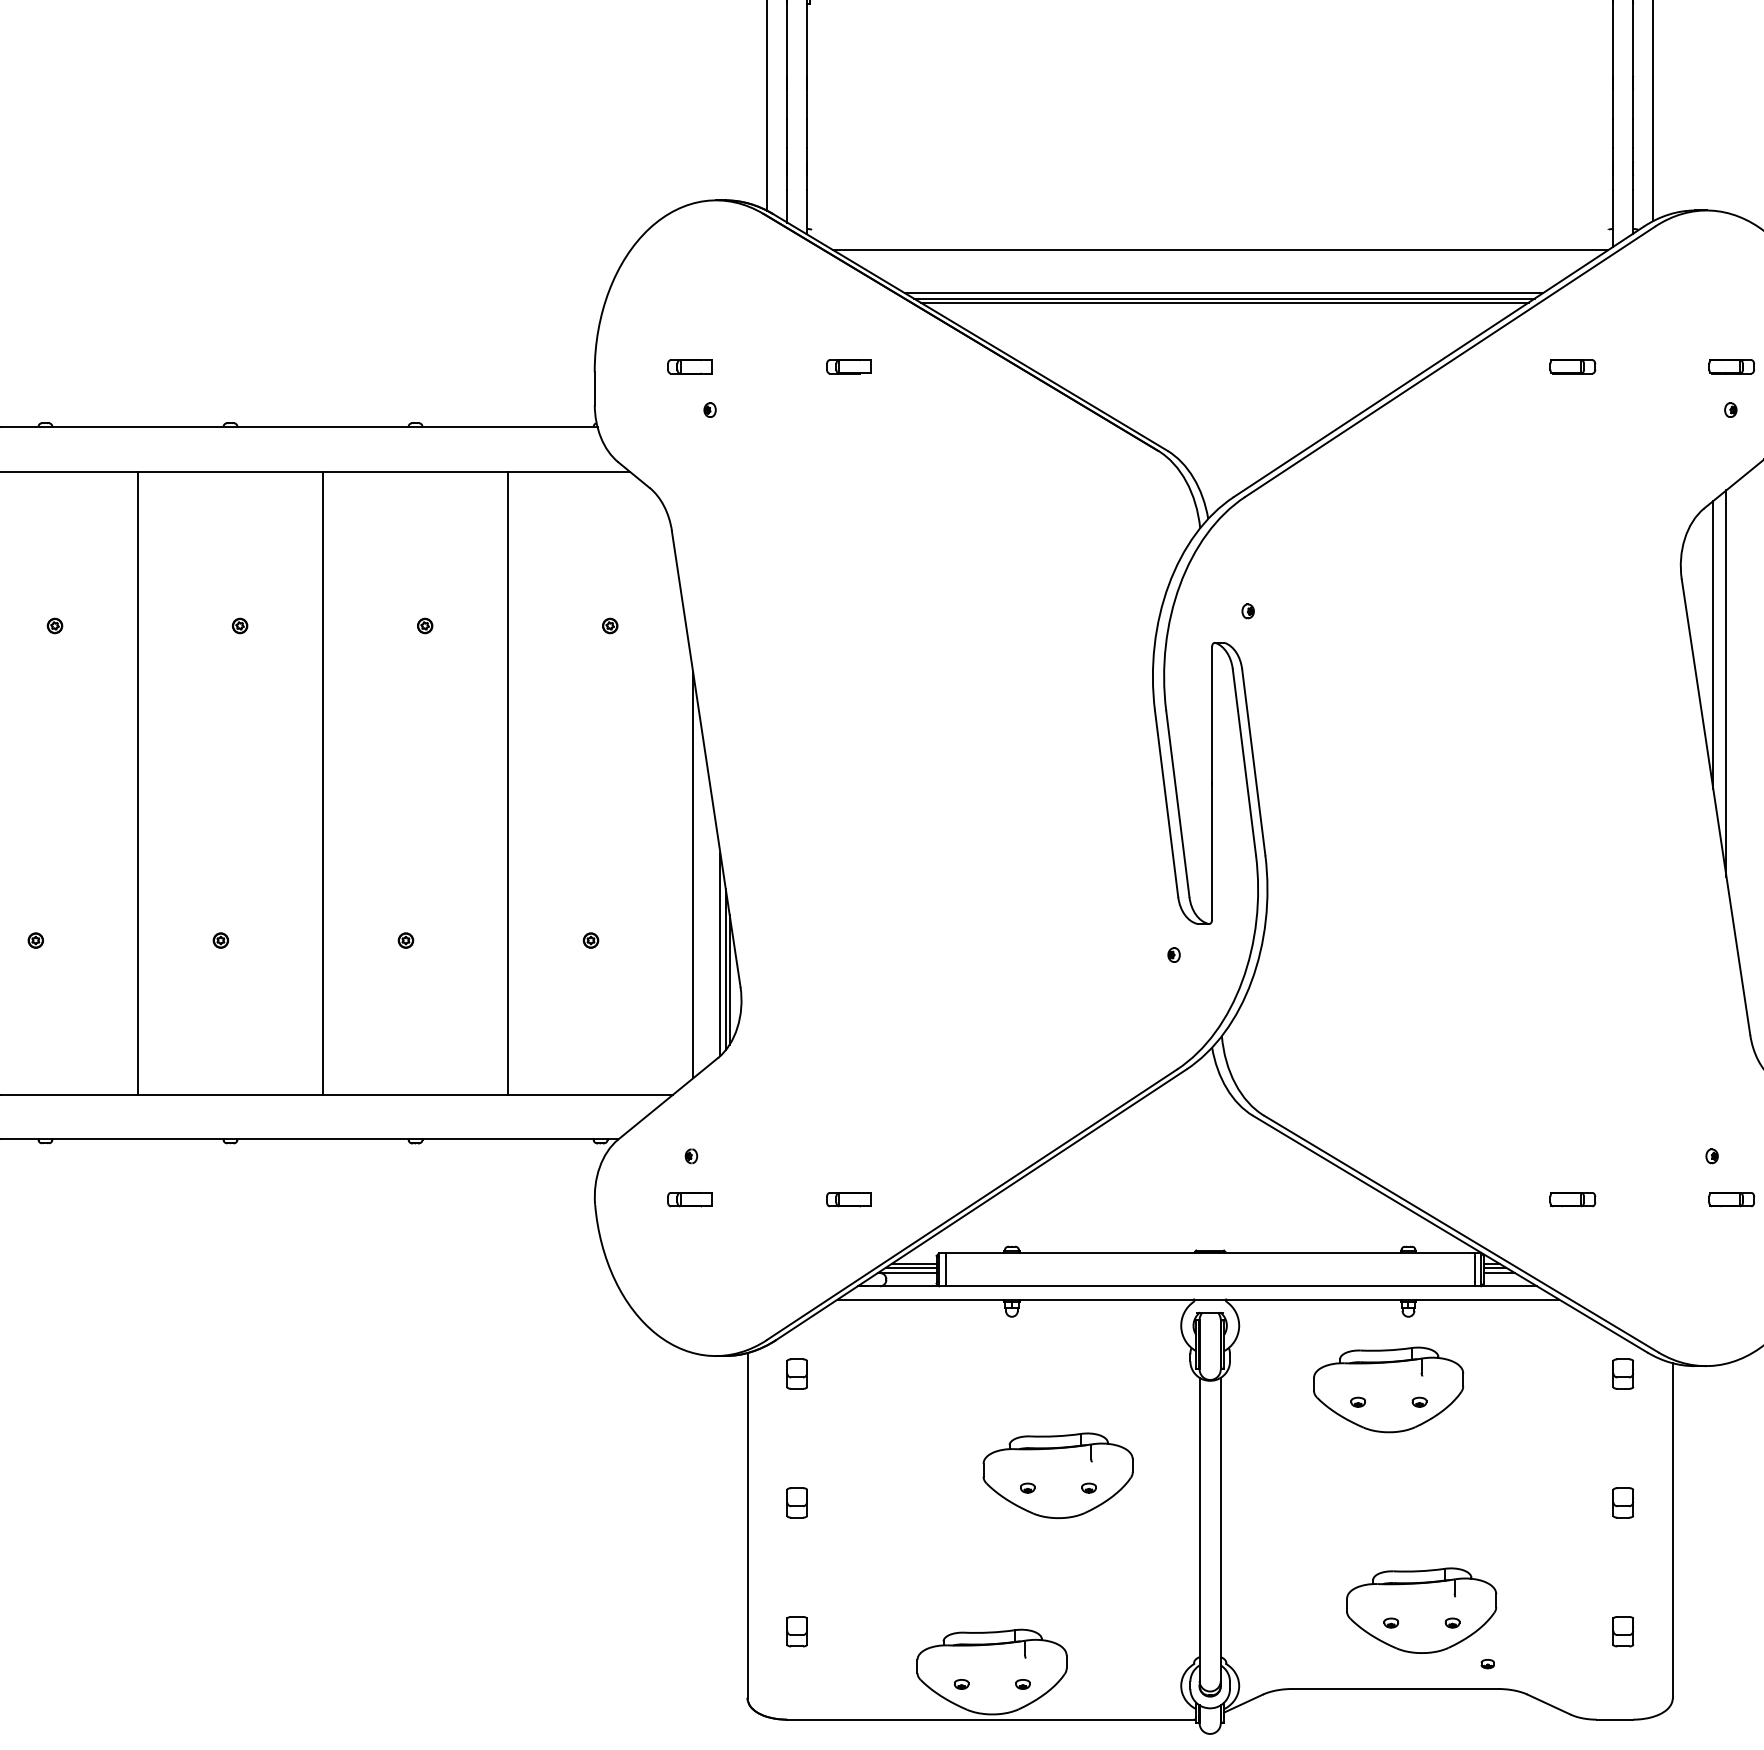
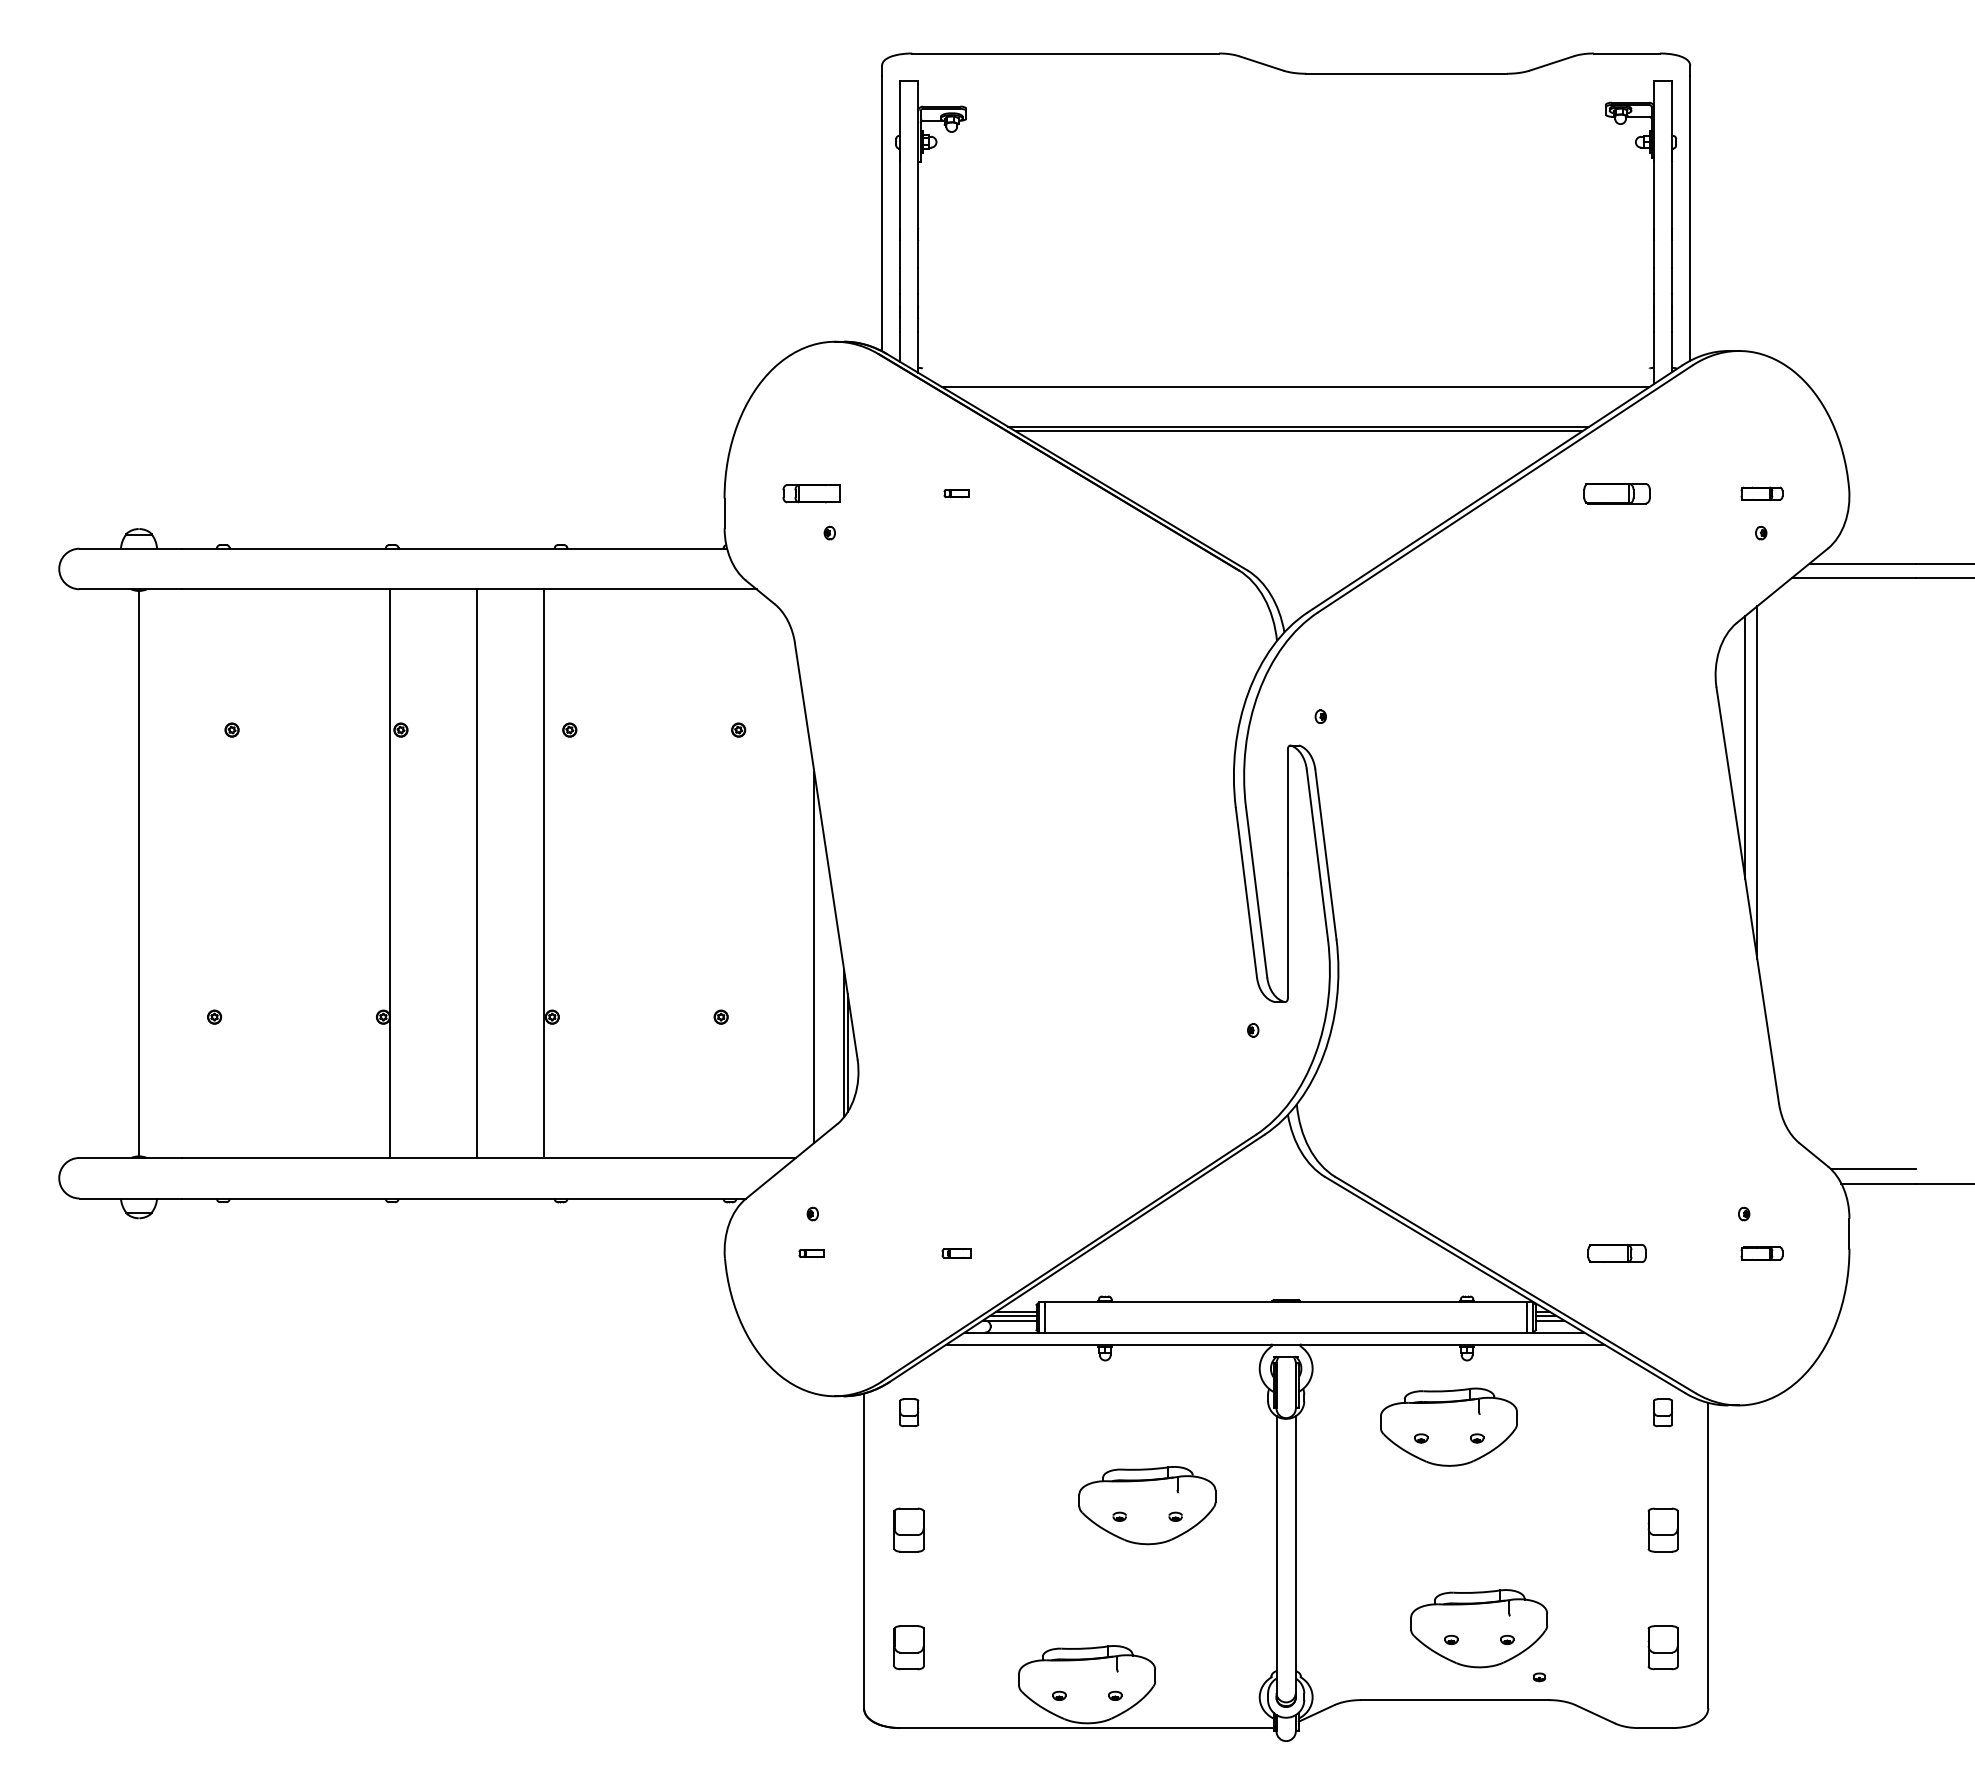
line: (1224, 303) -> (1299, 435), removed
part: (690, 366) -> (811, 493), size x1.4
part: (848, 366) -> (956, 493), size x0.6
part: (1572, 366) -> (1616, 493), size x1.6
line: (137, 783) -> (389, 873), moved
line: (508, 783) -> (544, 873), moved
line: (720, 954) -> (839, 1029), removed
part: (690, 1199) -> (811, 1253), size x0.6
part: (848, 1199) -> (956, 1253), size x0.7
part: (1572, 1199) -> (1616, 1253), size x1.4
part: (797, 1503) -> (909, 1530), size x1.6
part: (1622, 1503) -> (1662, 1530), size x1.6
part: (797, 1631) -> (909, 1647), size x1.6
part: (1622, 1631) -> (1662, 1647), size x1.6

